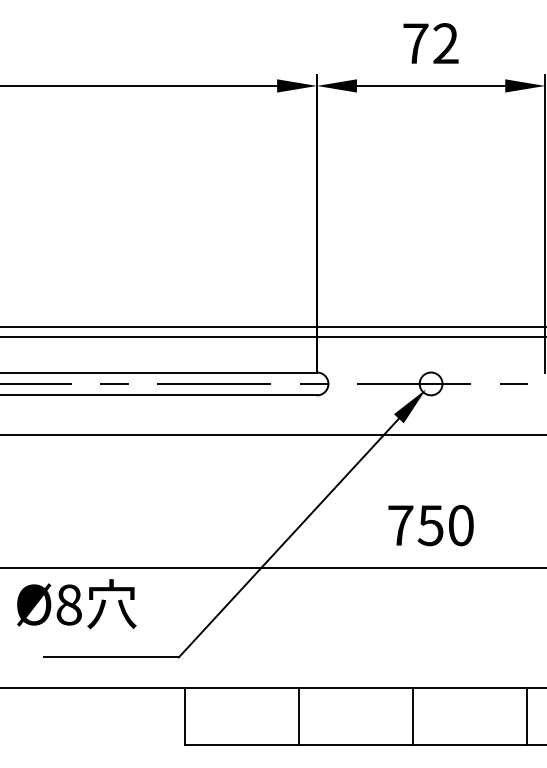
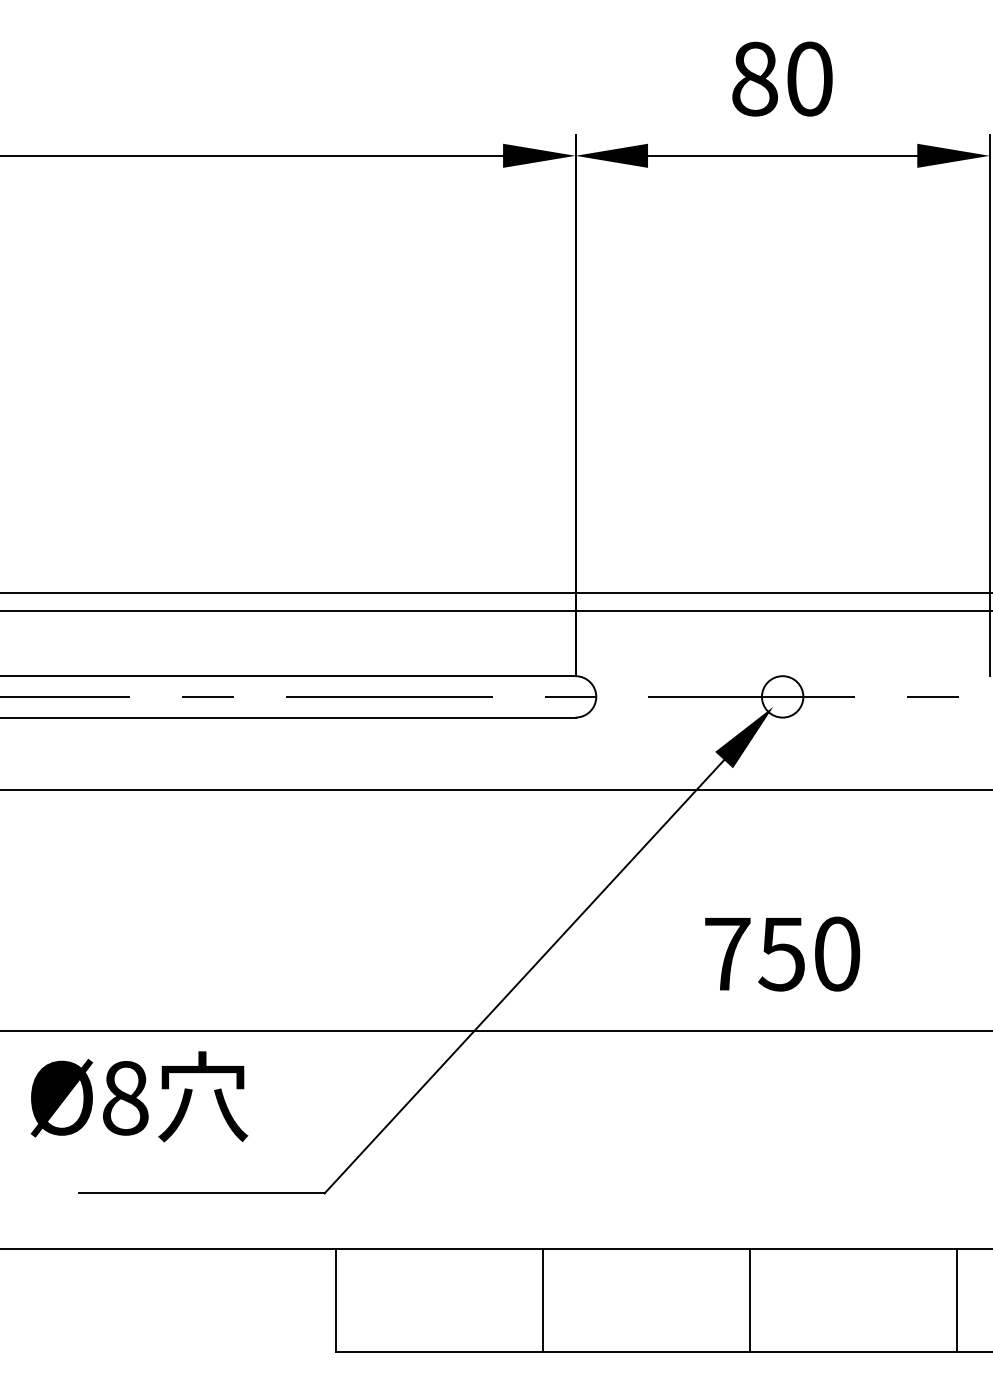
text: (430, 43) -> (781, 78), 72 -> 80

